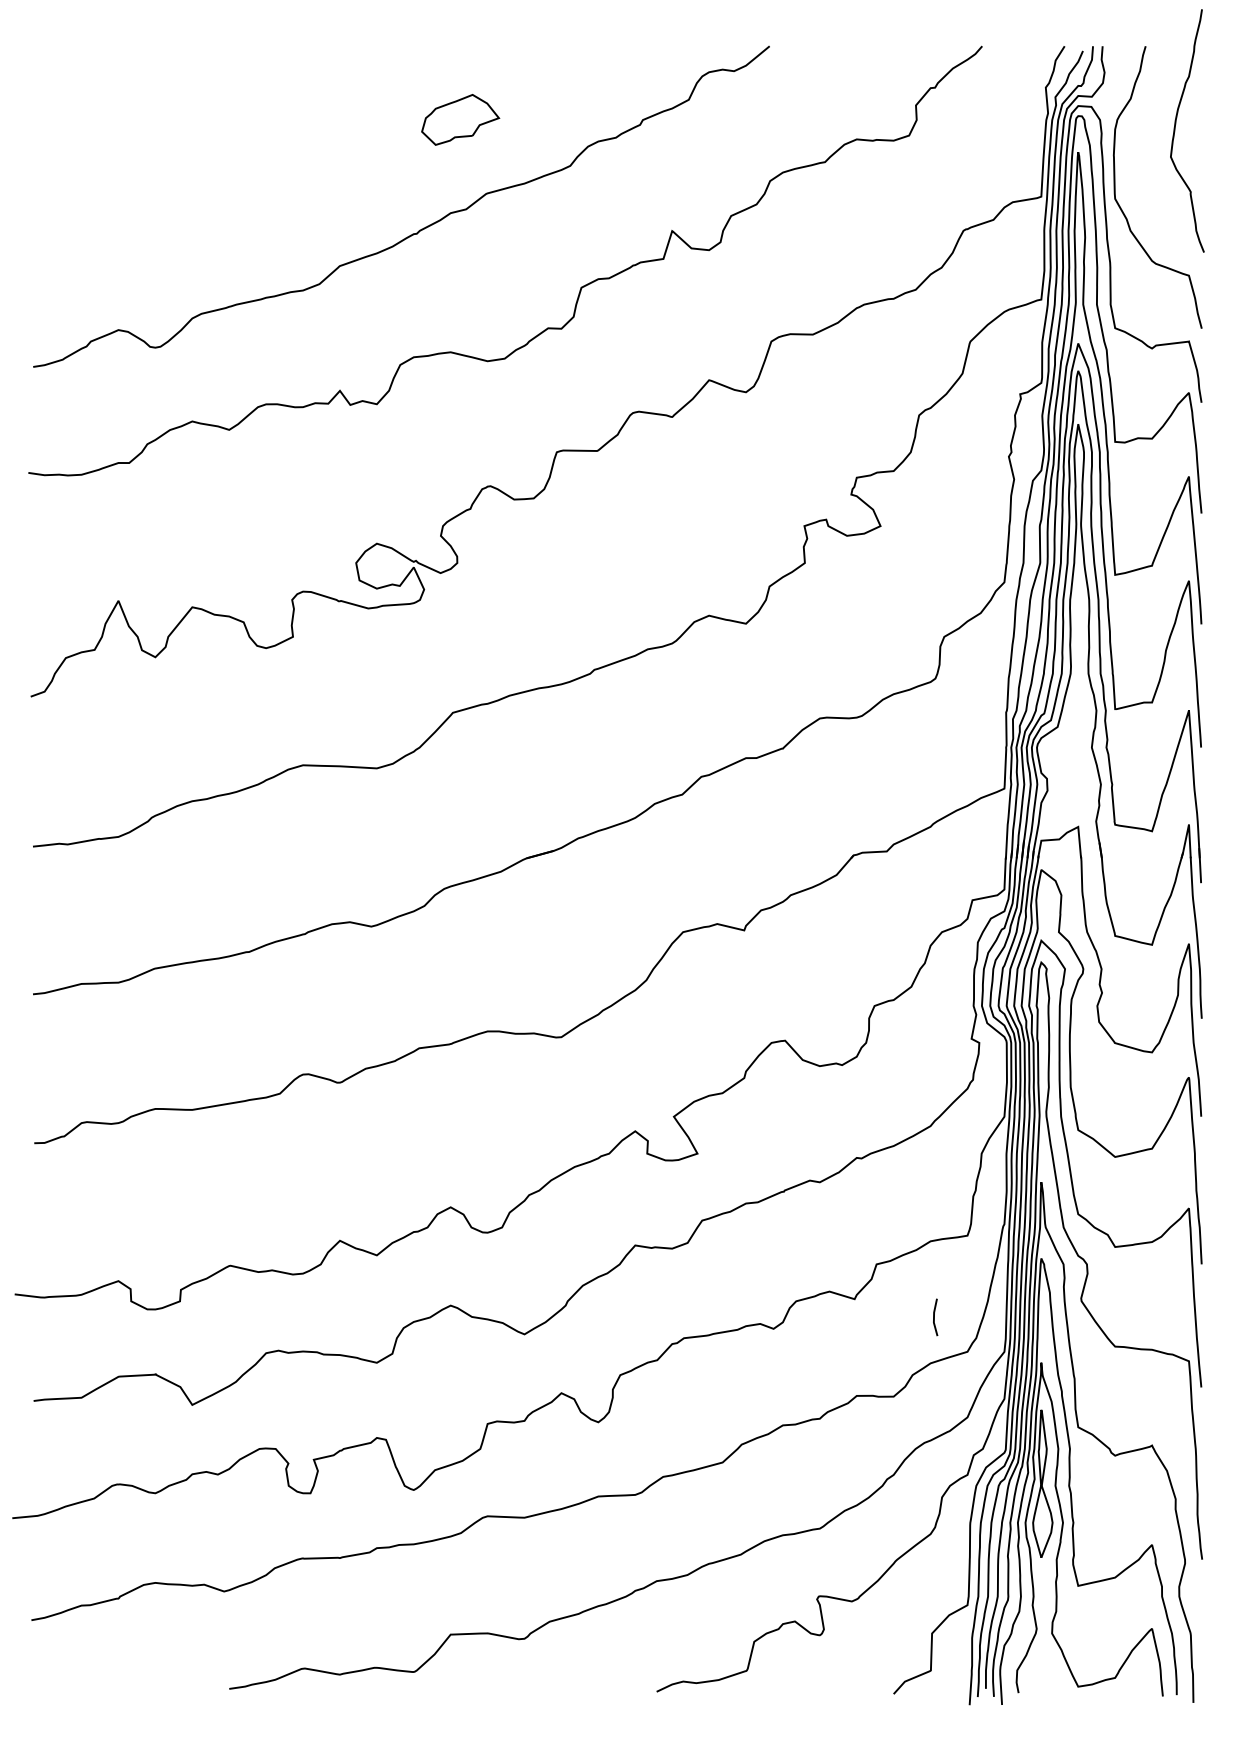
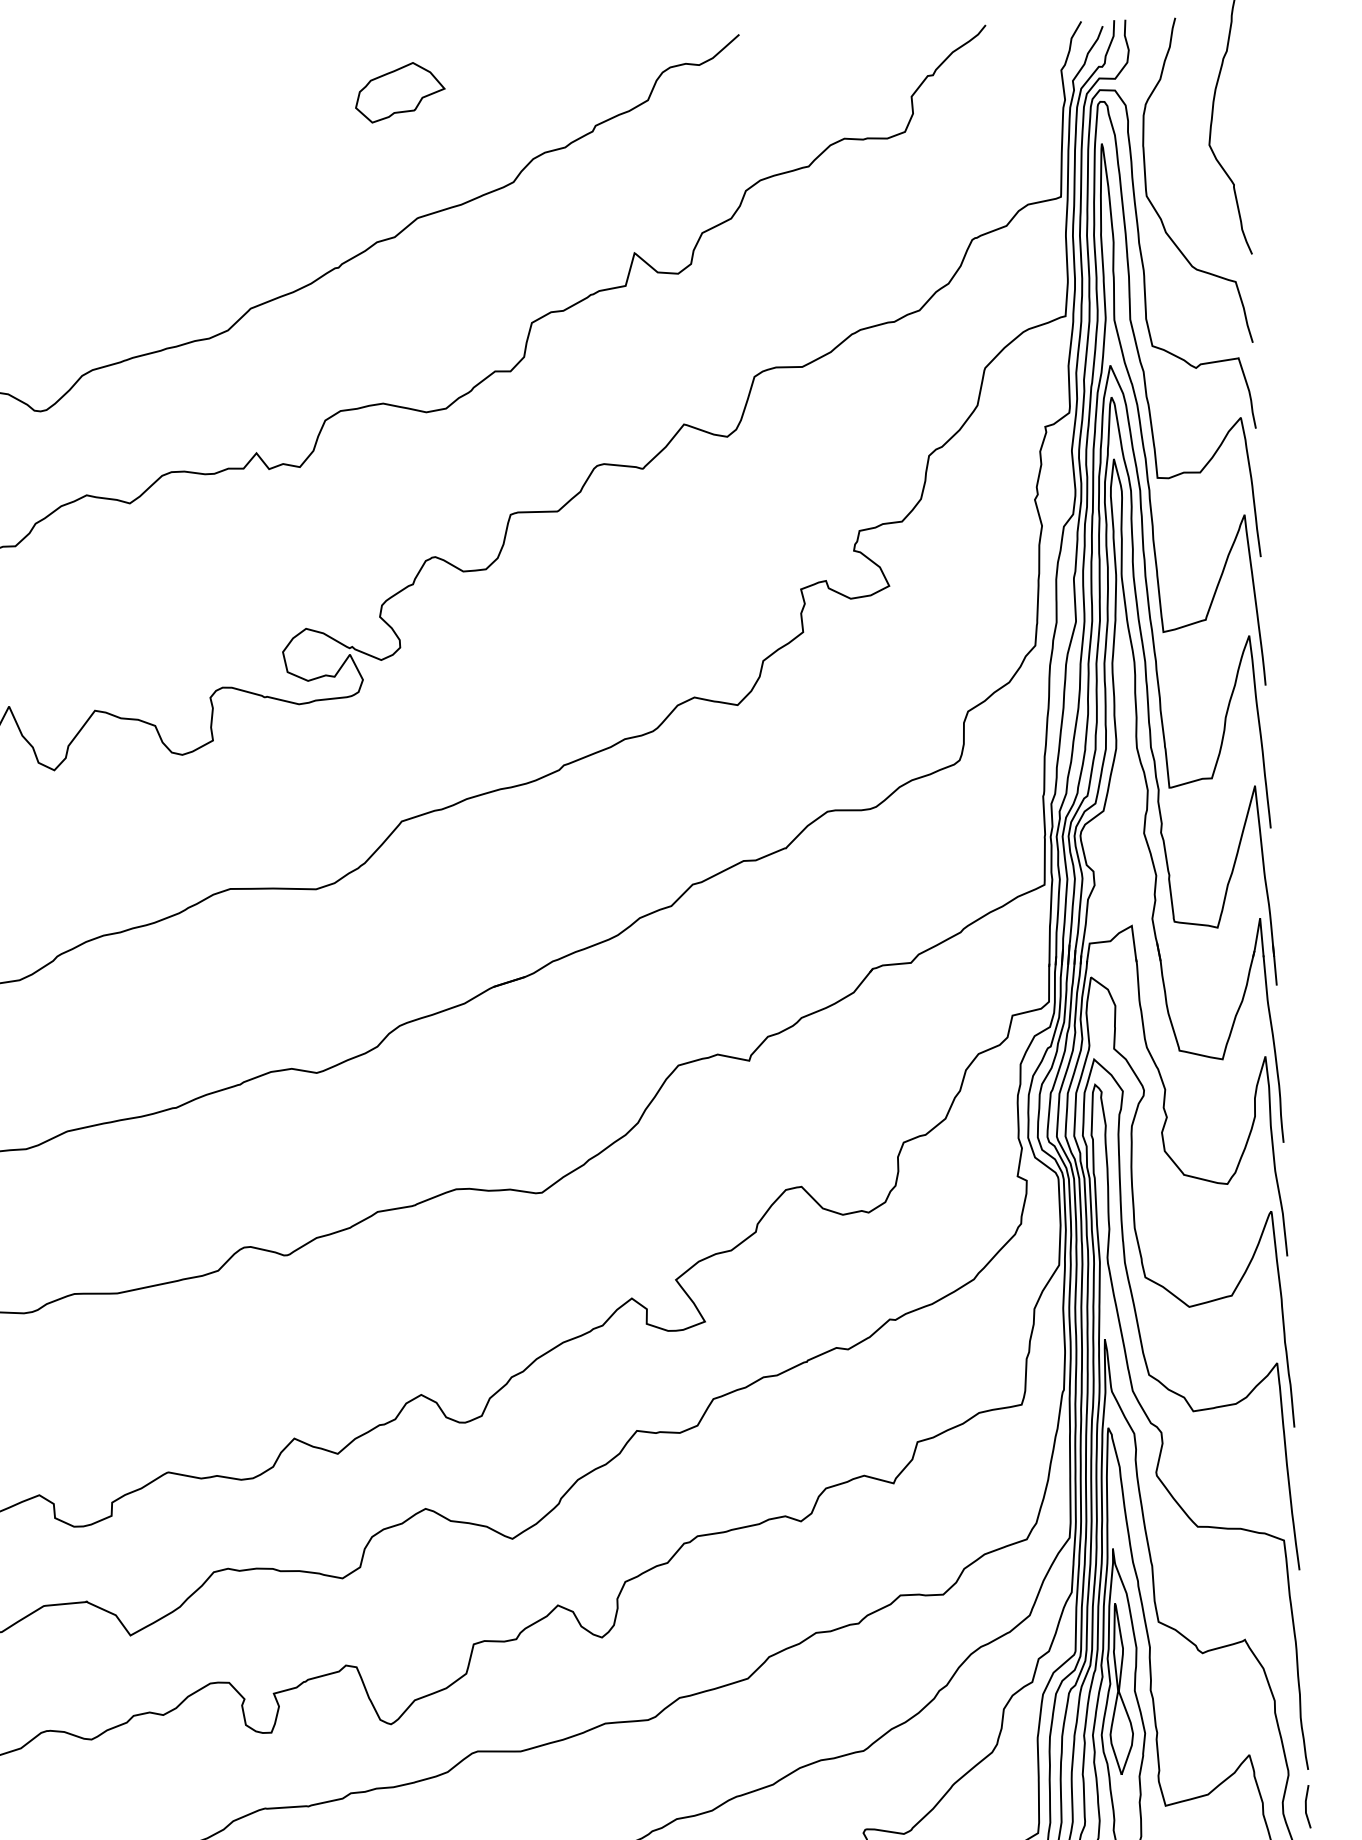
part: (460, 119) -> (399, 92), moved
line: (934, 1317) -> (1306, 1806), moved

